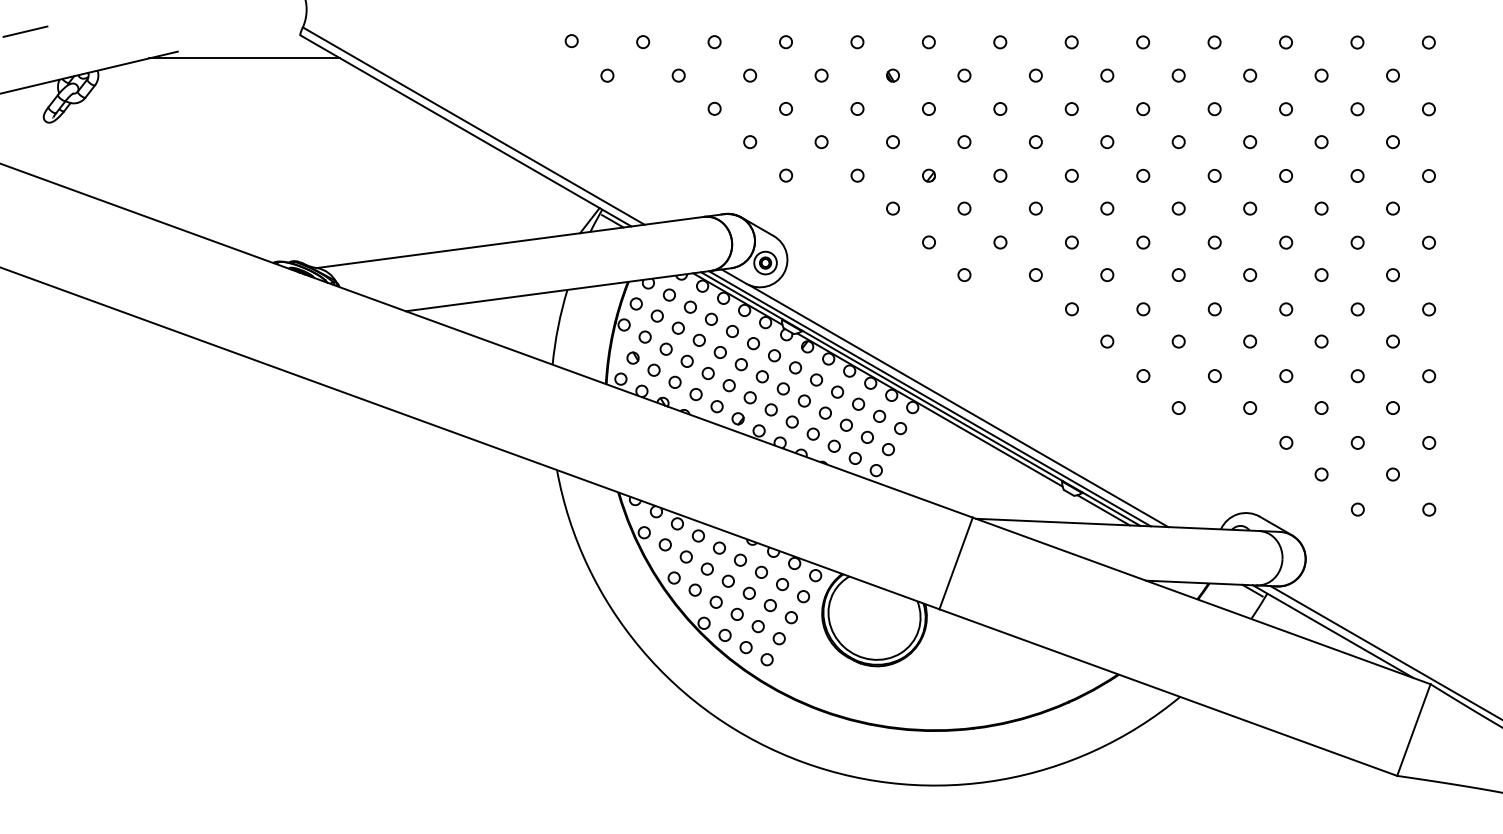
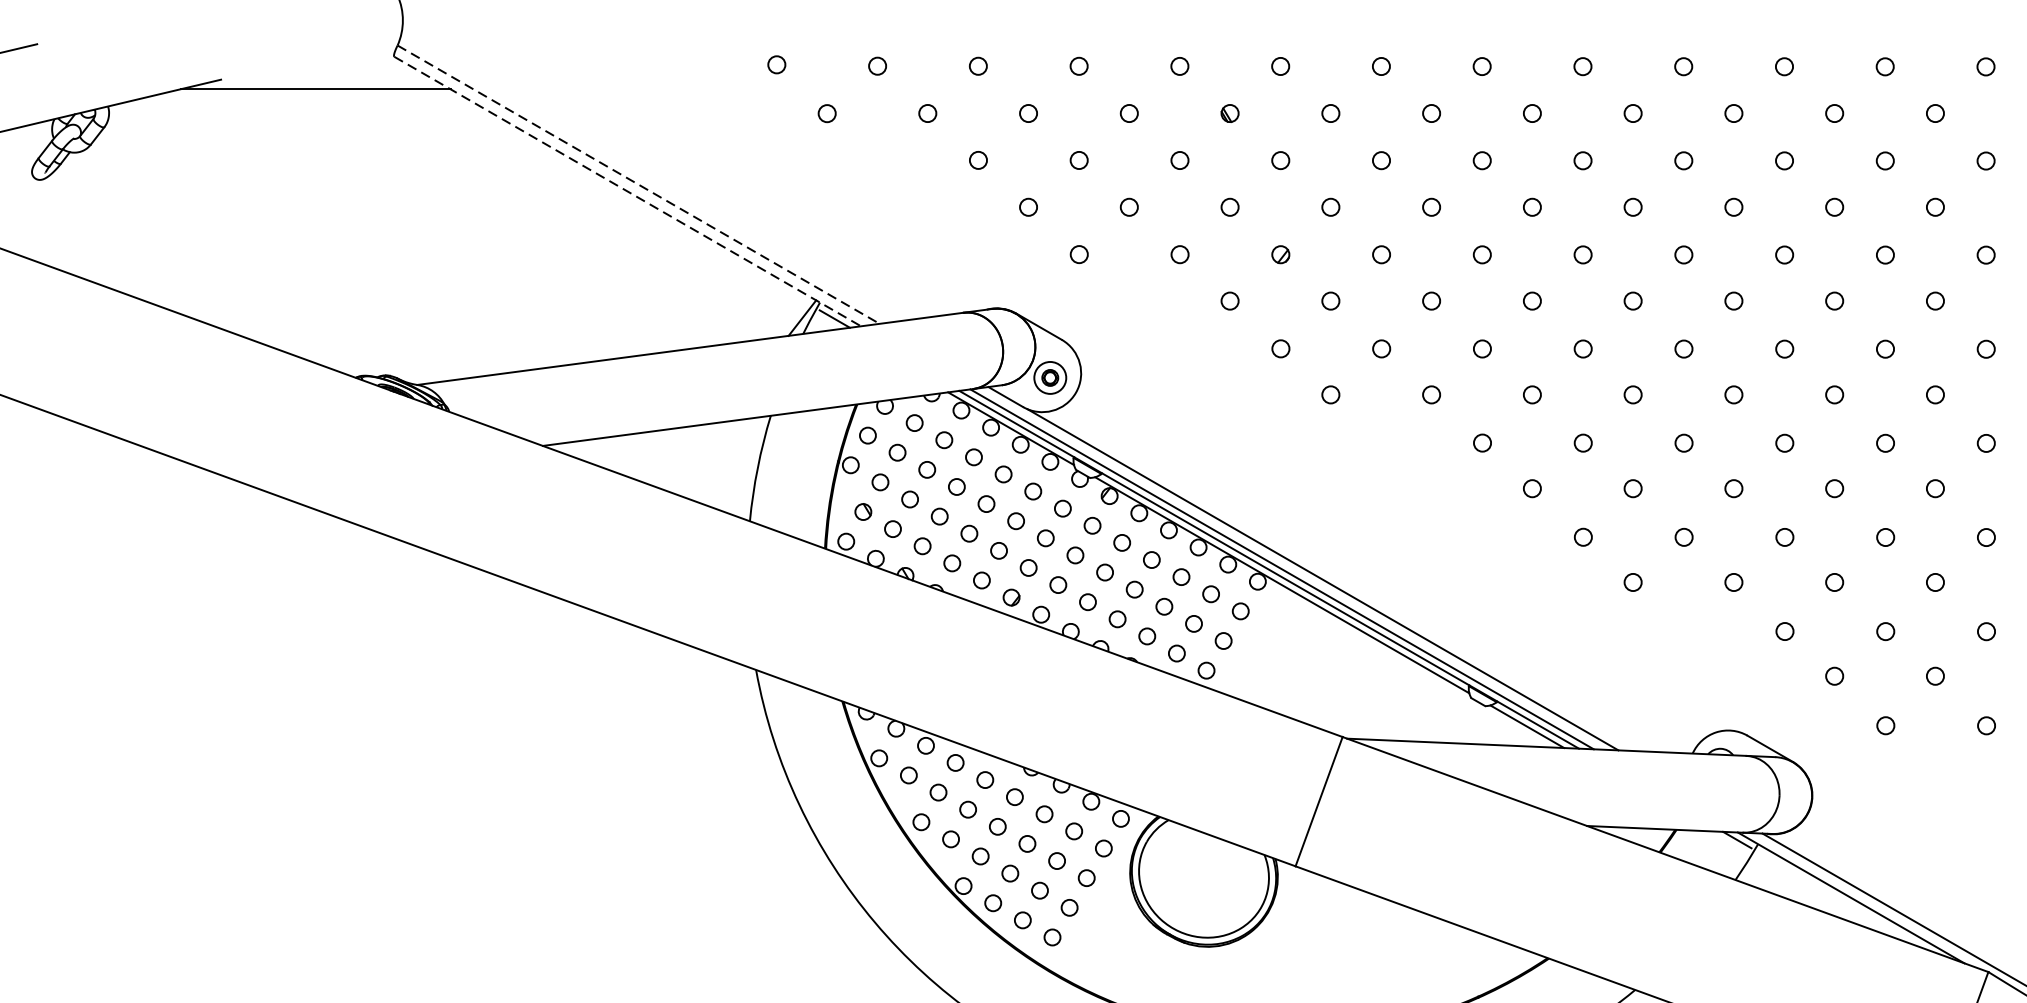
line: (474, 126) -> (639, 185), solid -> dashed
line: (466, 131) -> (628, 192), solid -> dashed

